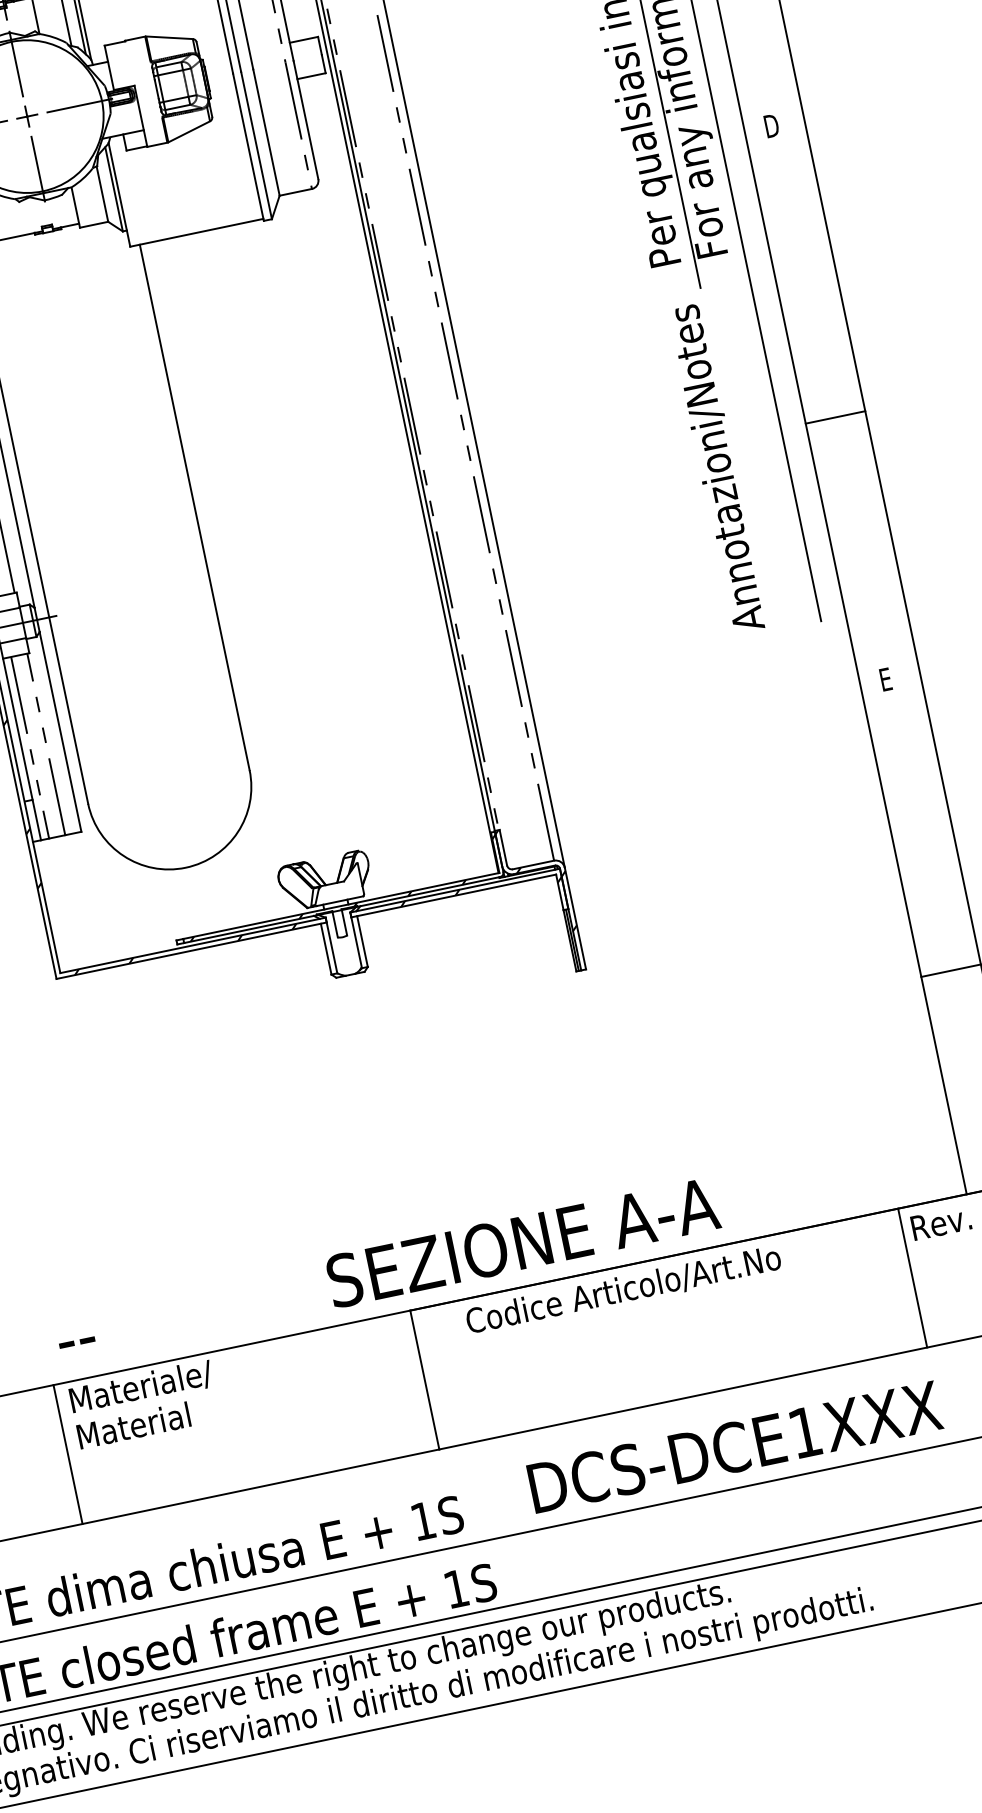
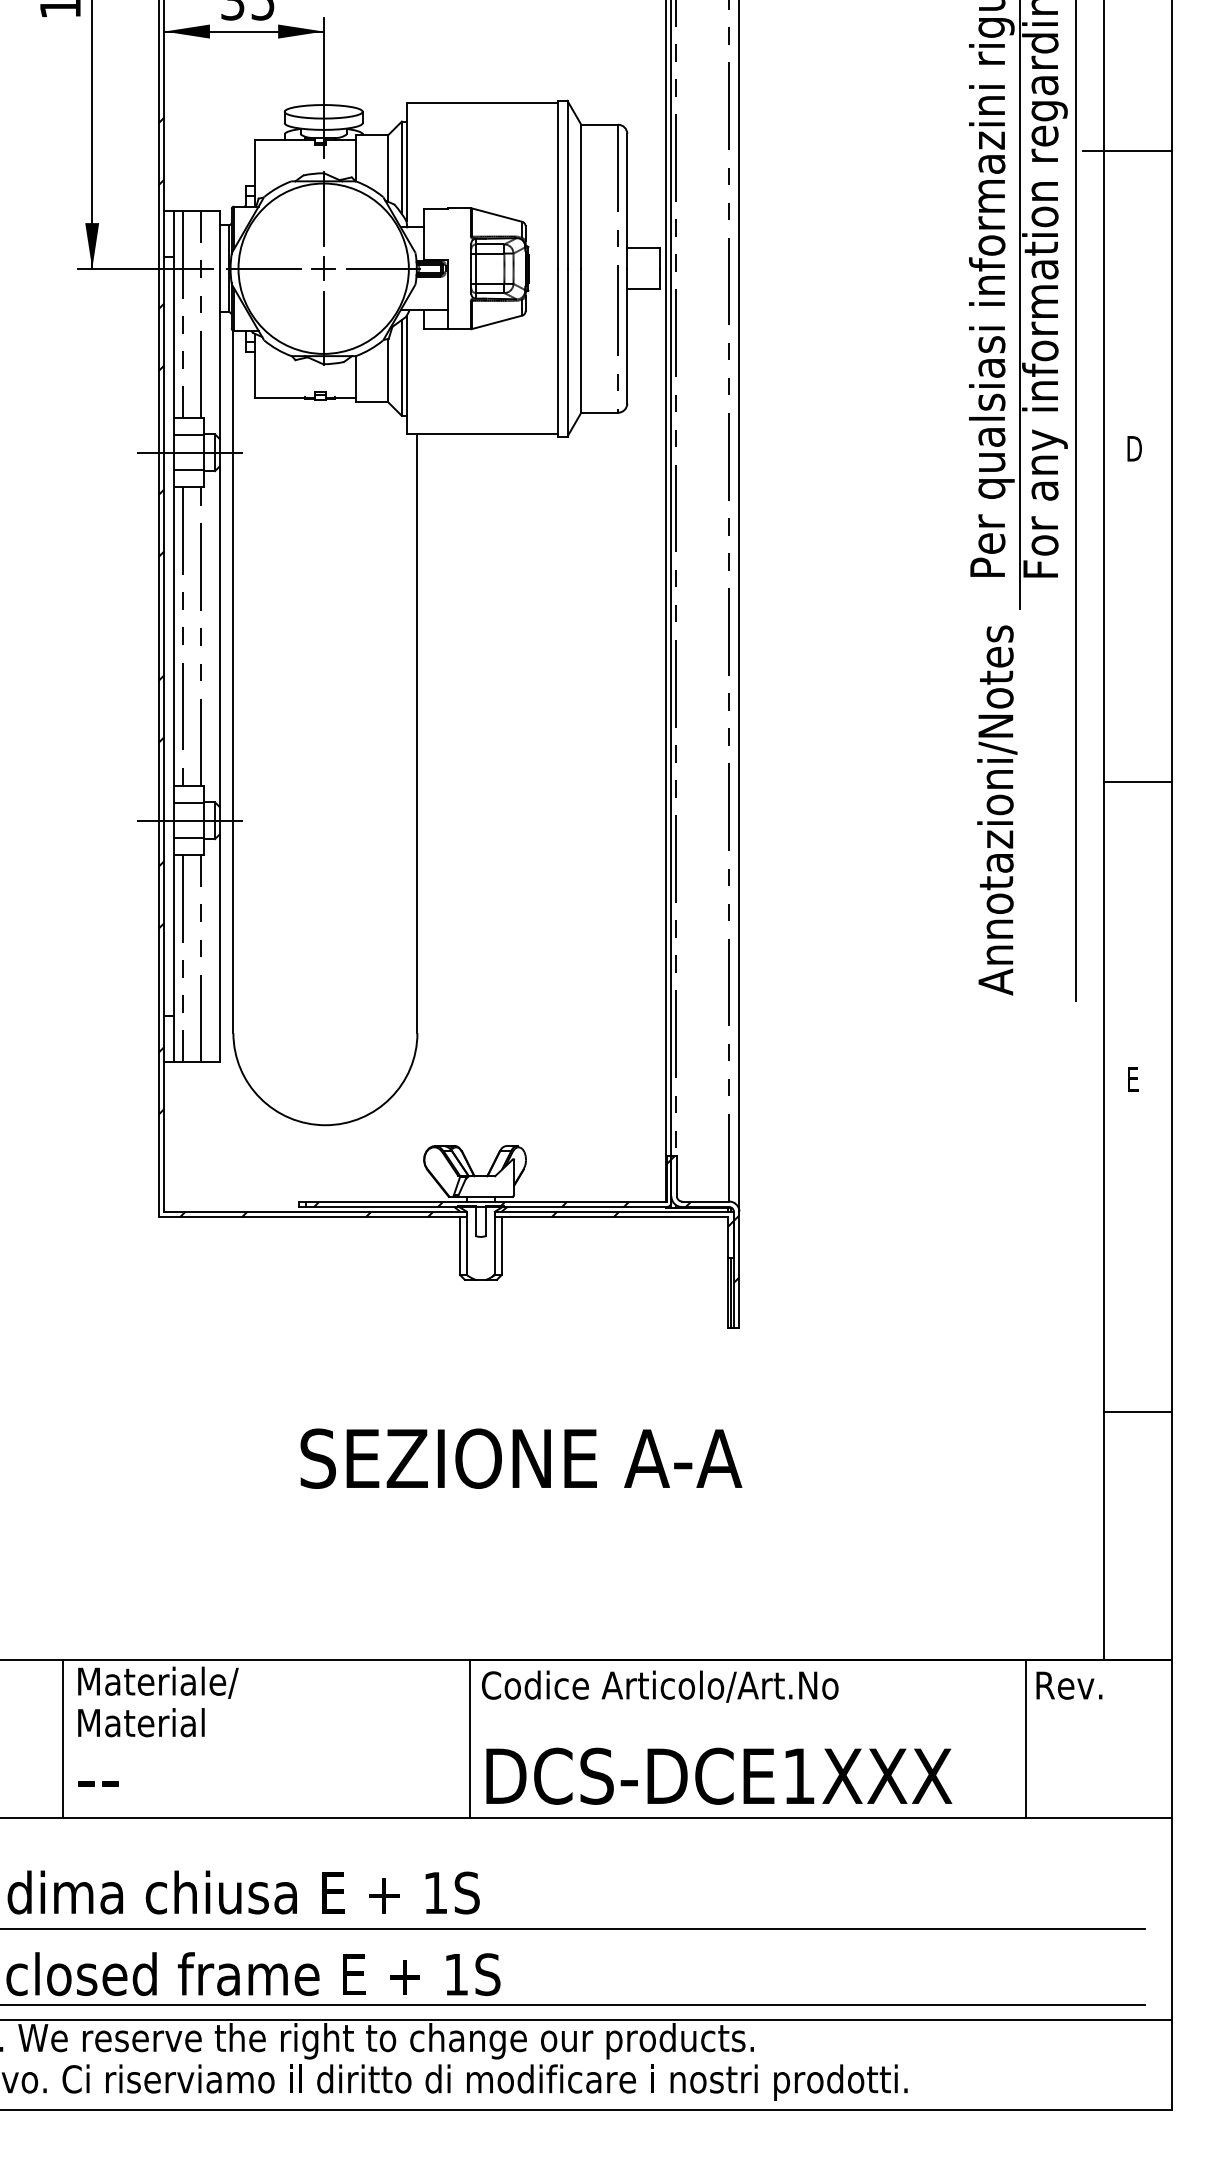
text: (523, 1242) -> (521, 1458), moved
text: (623, 1290) -> (660, 1686), moved
text: (77, 1342) -> (98, 1783), moved
text: (735, 1446) -> (719, 1775), moved

